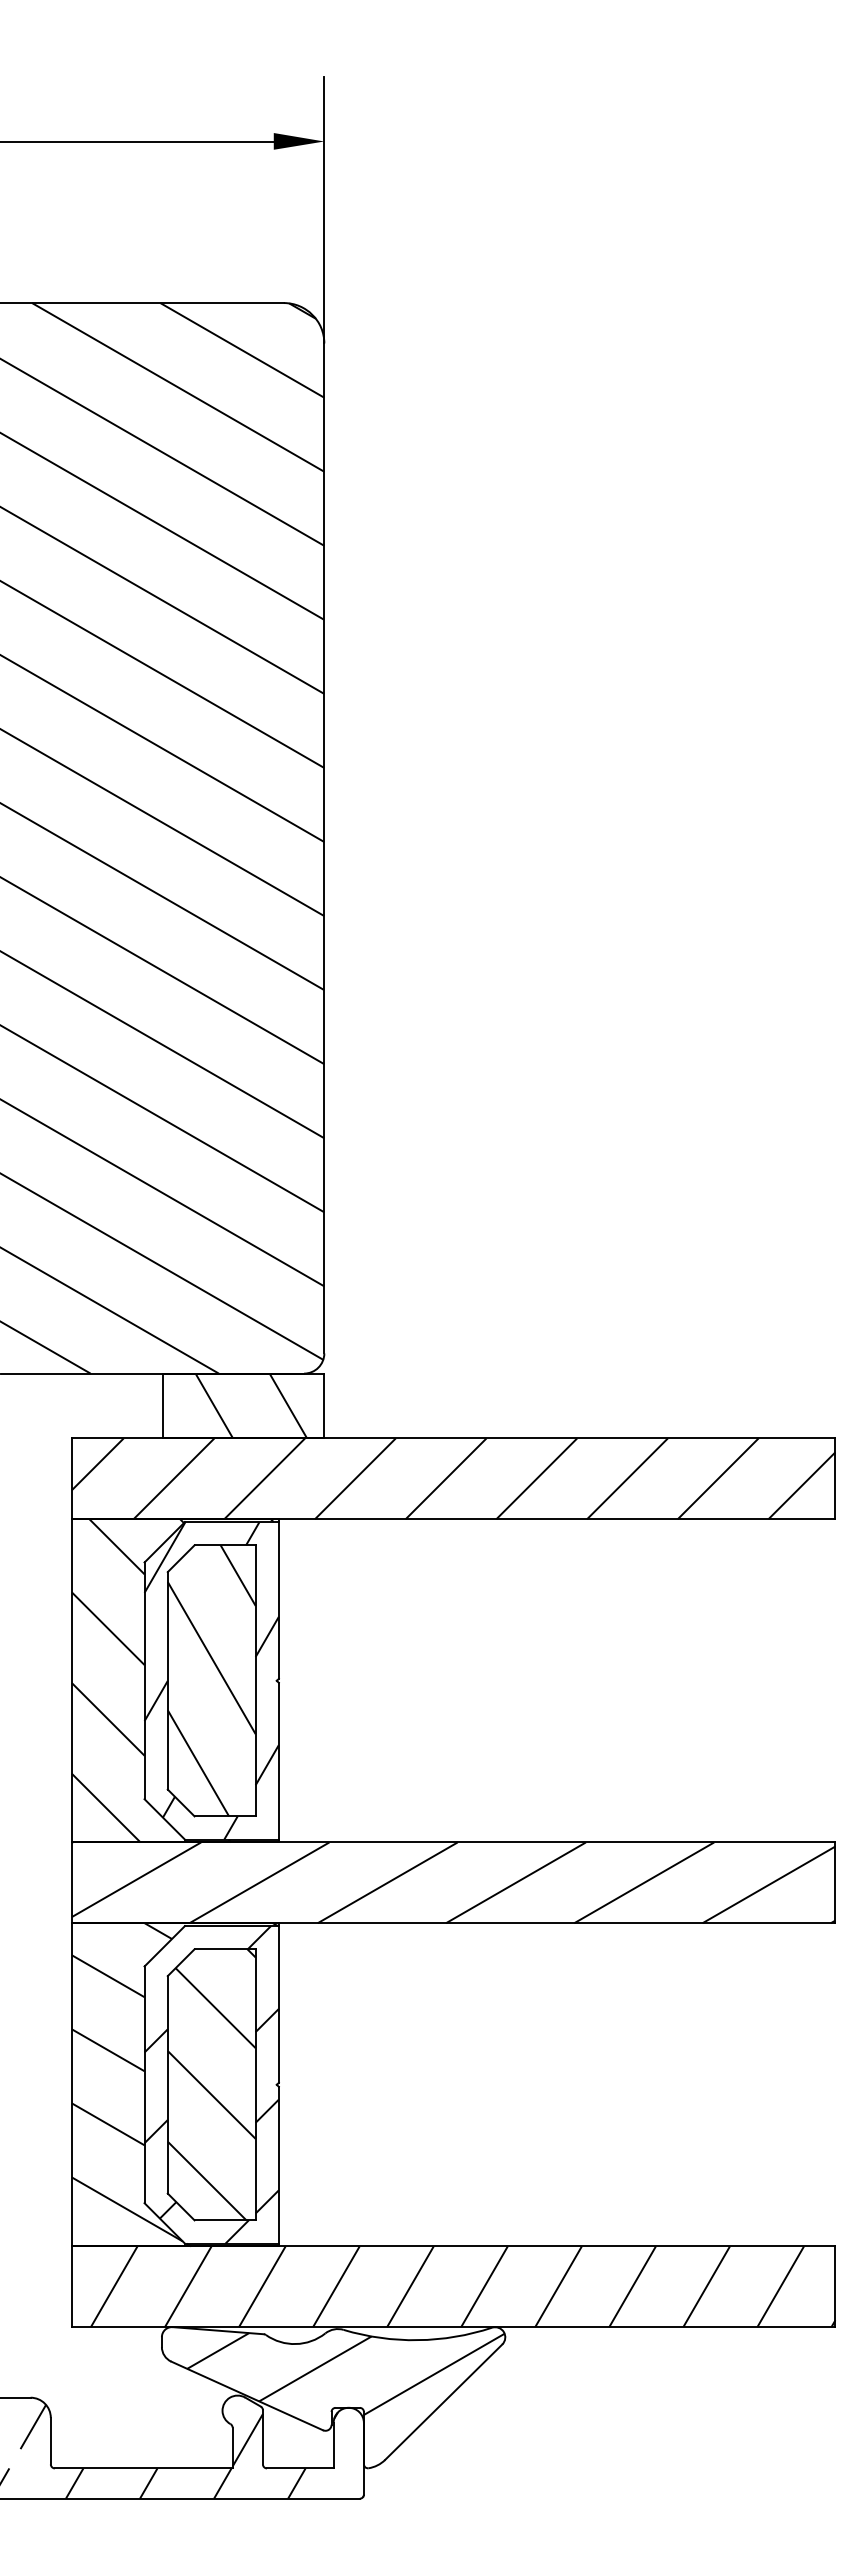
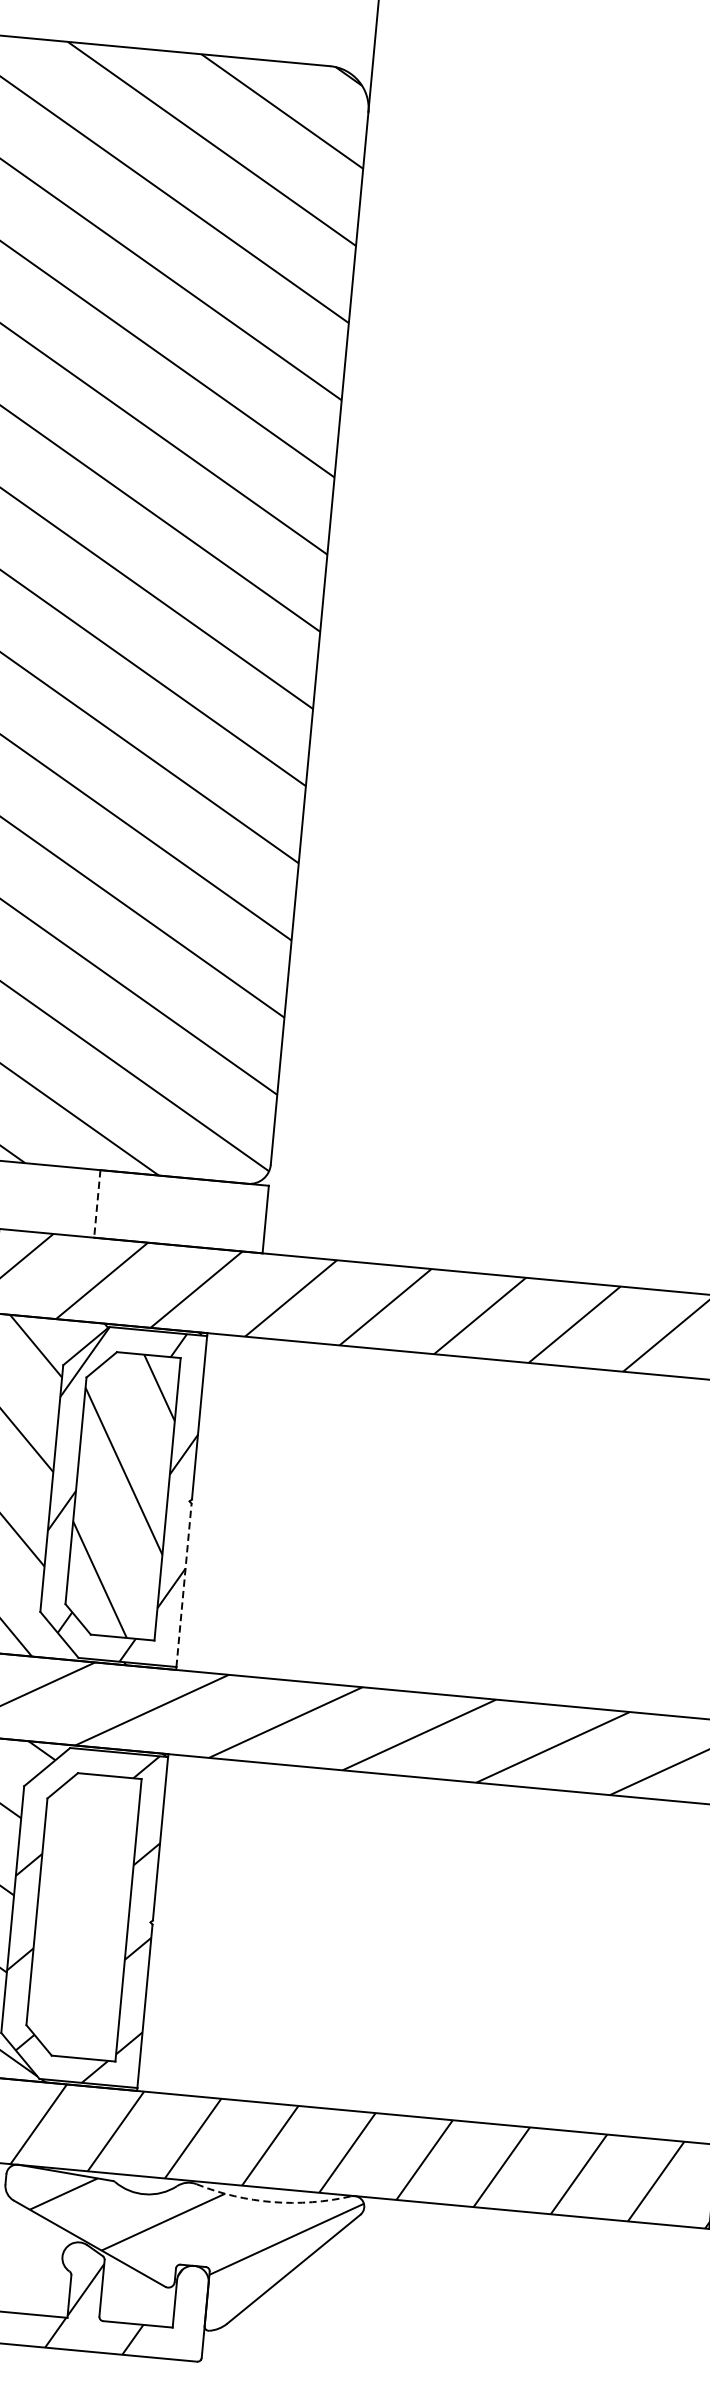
hatch: (251, 1405) -> (189, 1211), removed
line: (162, 1406) -> (97, 1204), solid -> dashed
line: (278, 1760) -> (183, 1584), solid -> dashed
hatch: (211, 2084) -> (82, 1915), removed
arc: (418, 2340) -> (273, 2202), solid -> dashed

